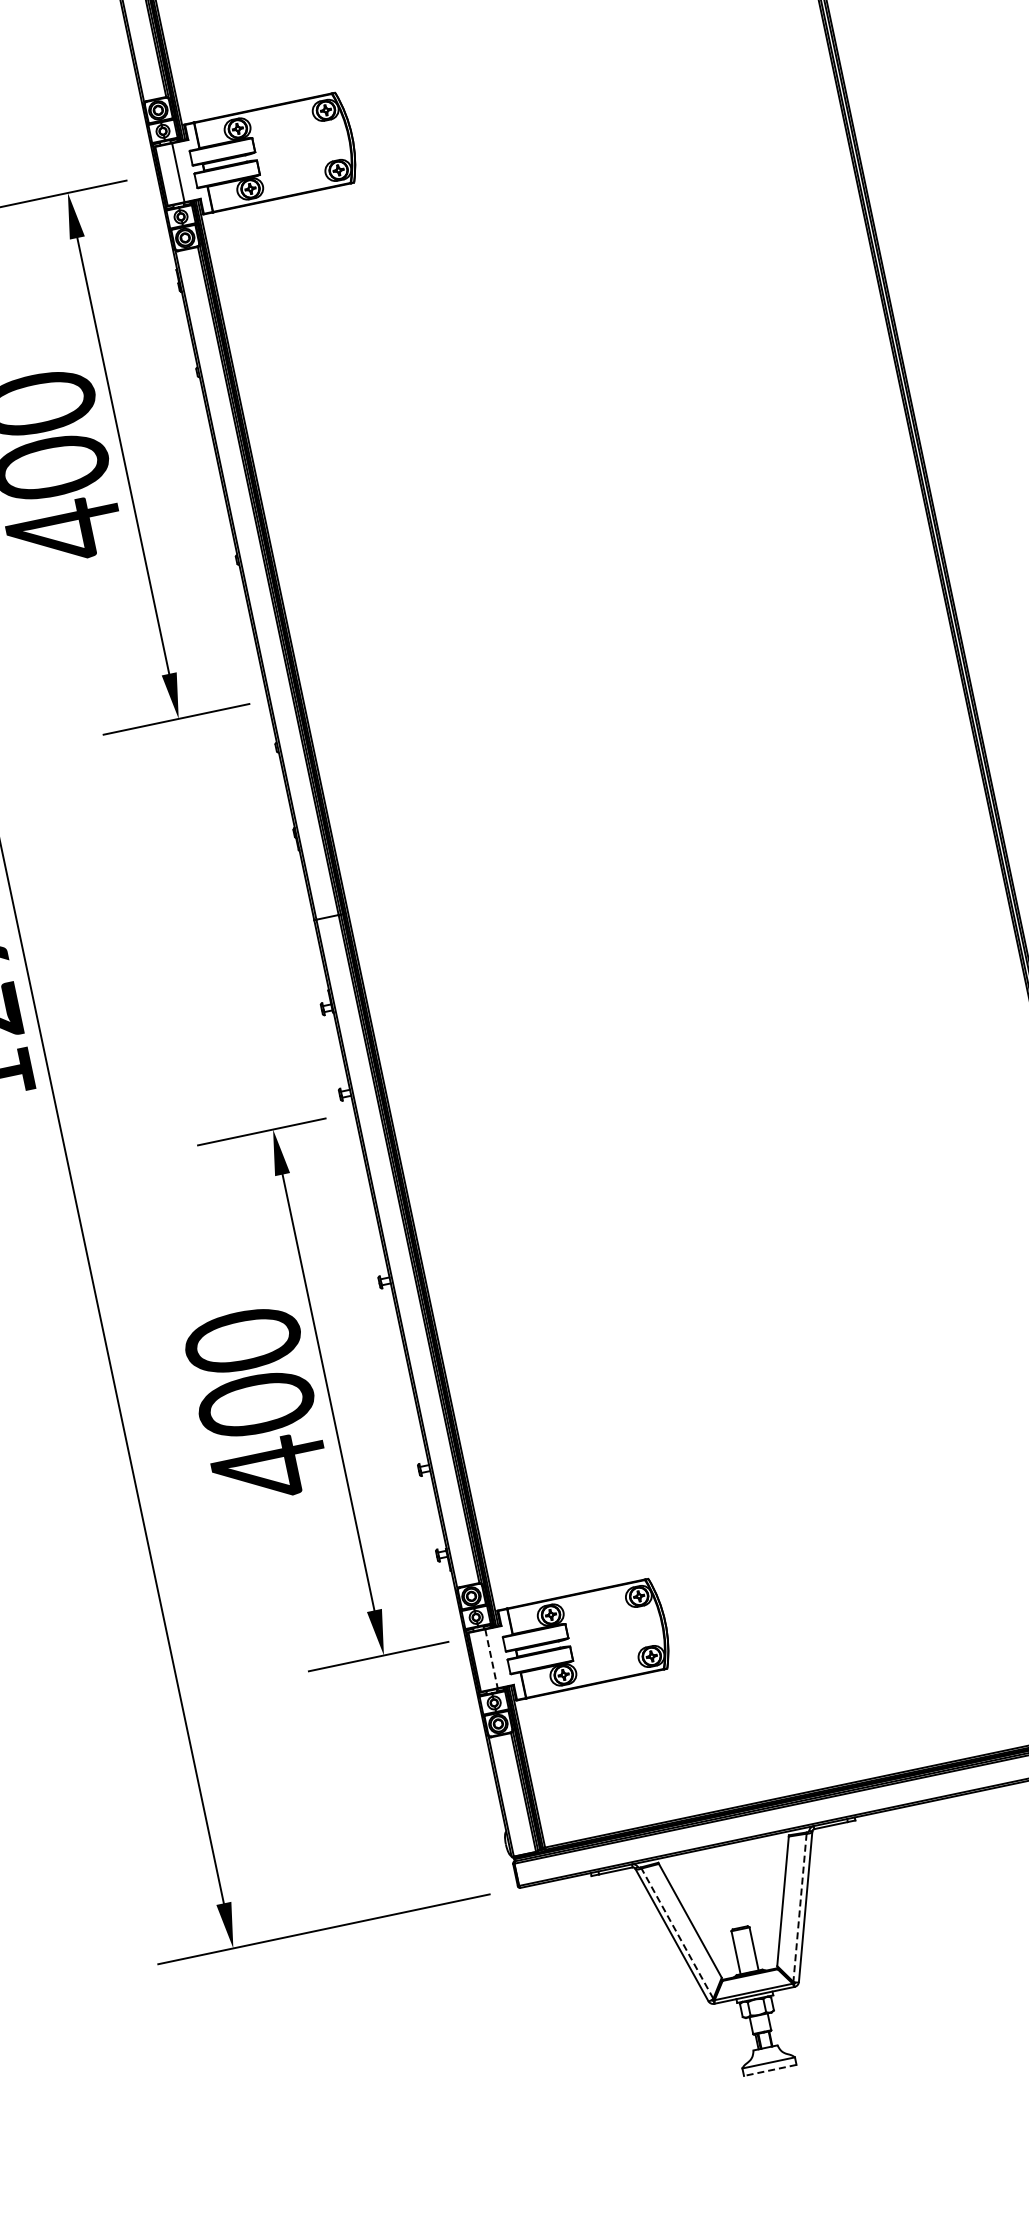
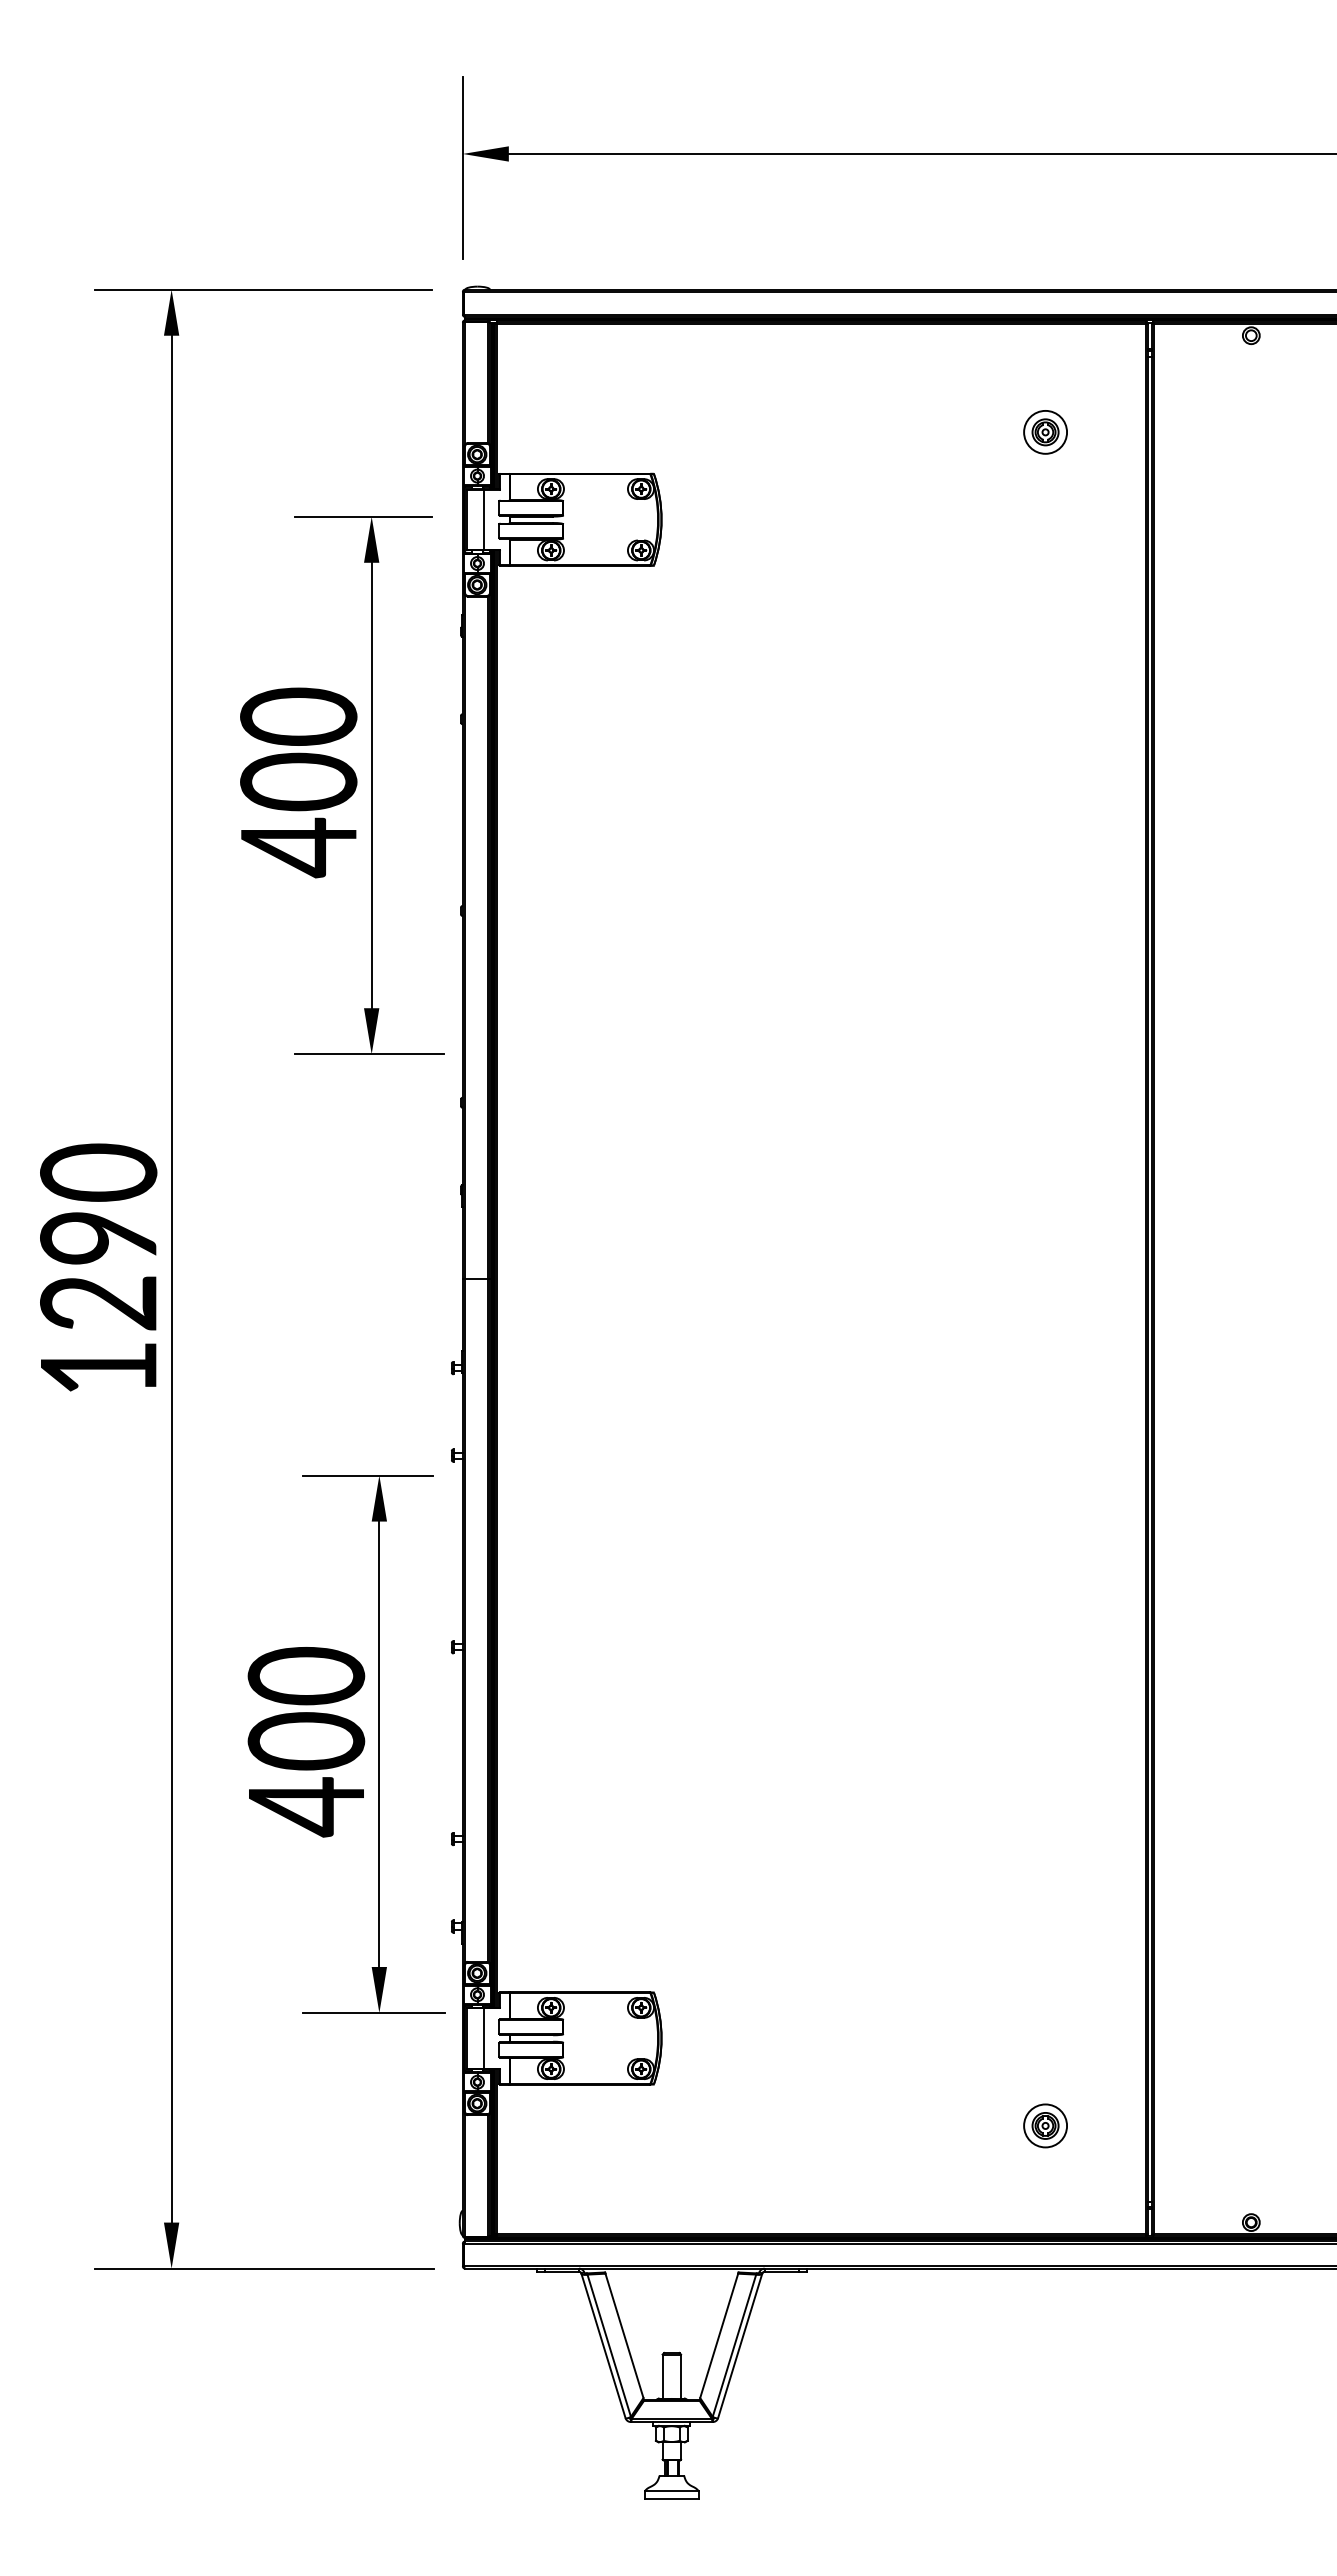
line: (491, 1659) -> (483, 2039), dashed -> solid
line: (800, 1908) -> (734, 2346), dashed -> solid
line: (677, 1933) -> (609, 2345), dashed -> solid
line: (769, 2070) -> (671, 2498), dashed -> solid

